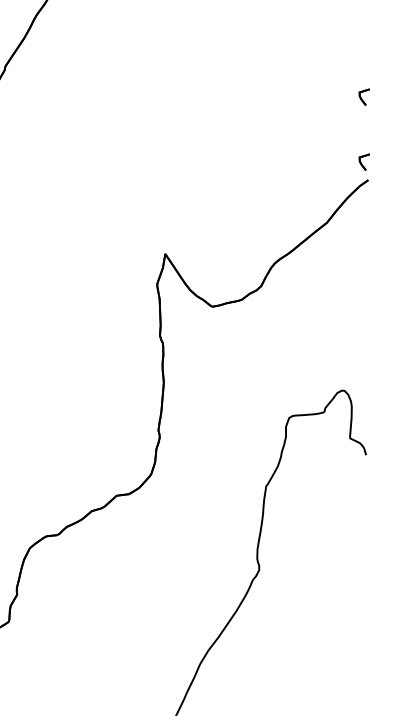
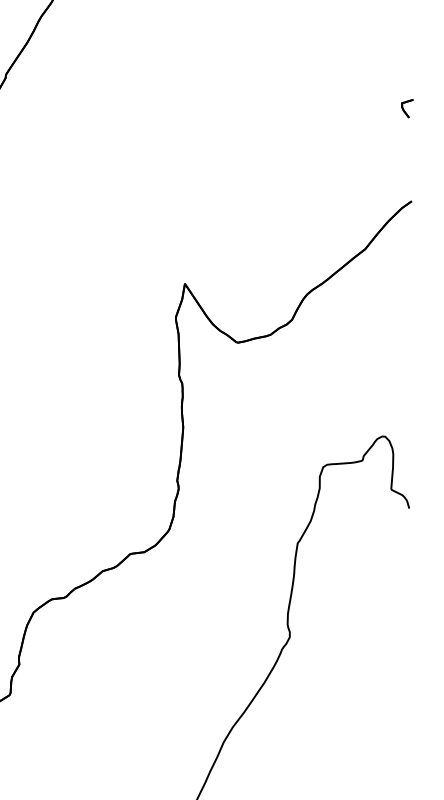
part: (363, 161) -> (406, 180), removed

